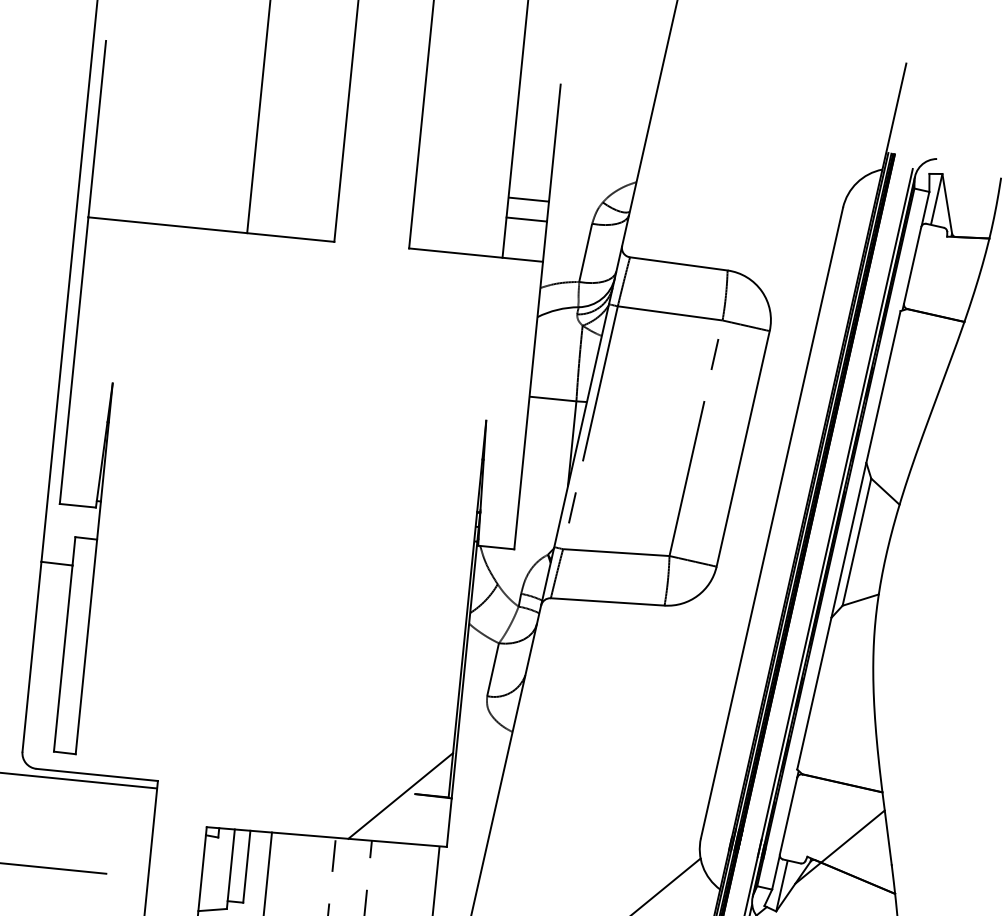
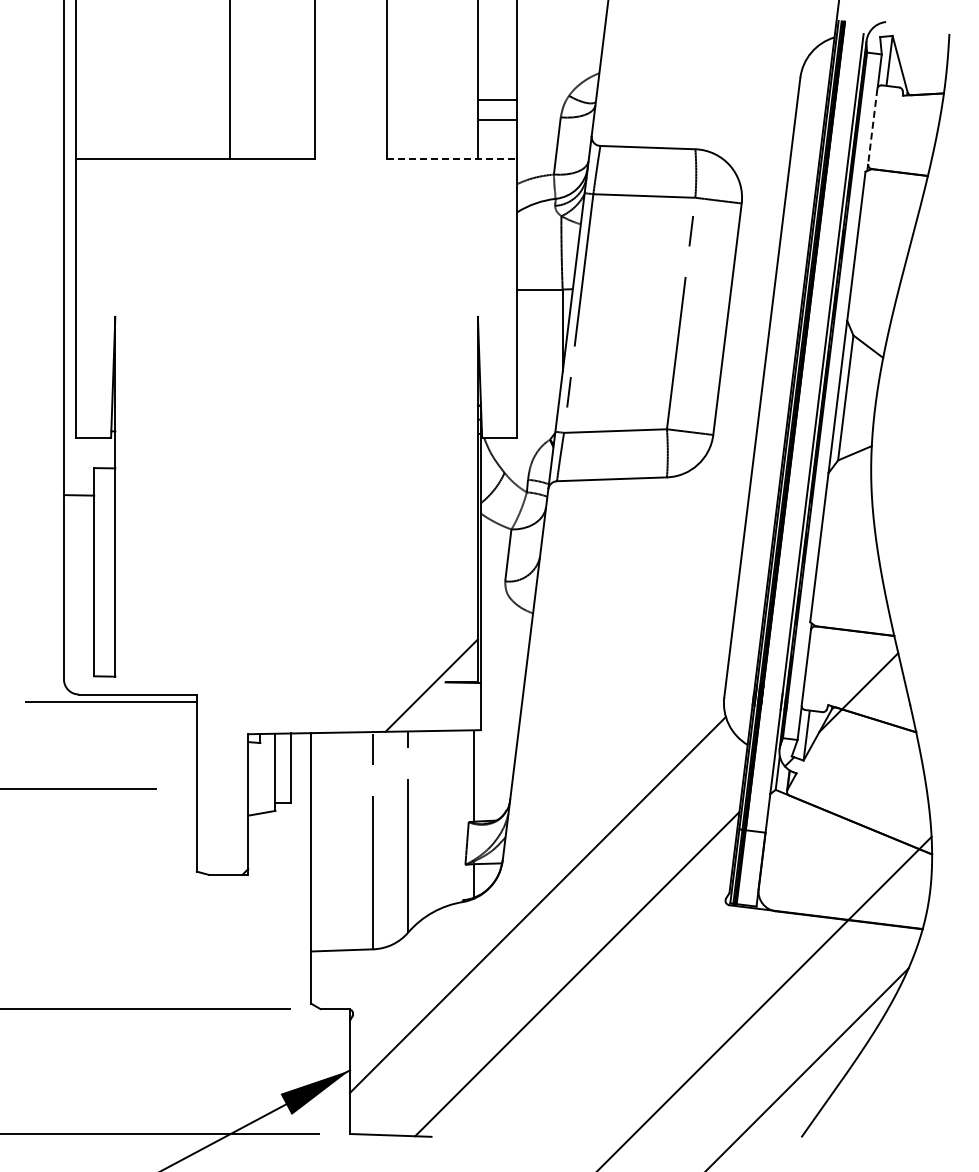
line: (476, 255) -> (452, 158), solid -> dashed
line: (912, 265) -> (872, 126), solid -> dashed

